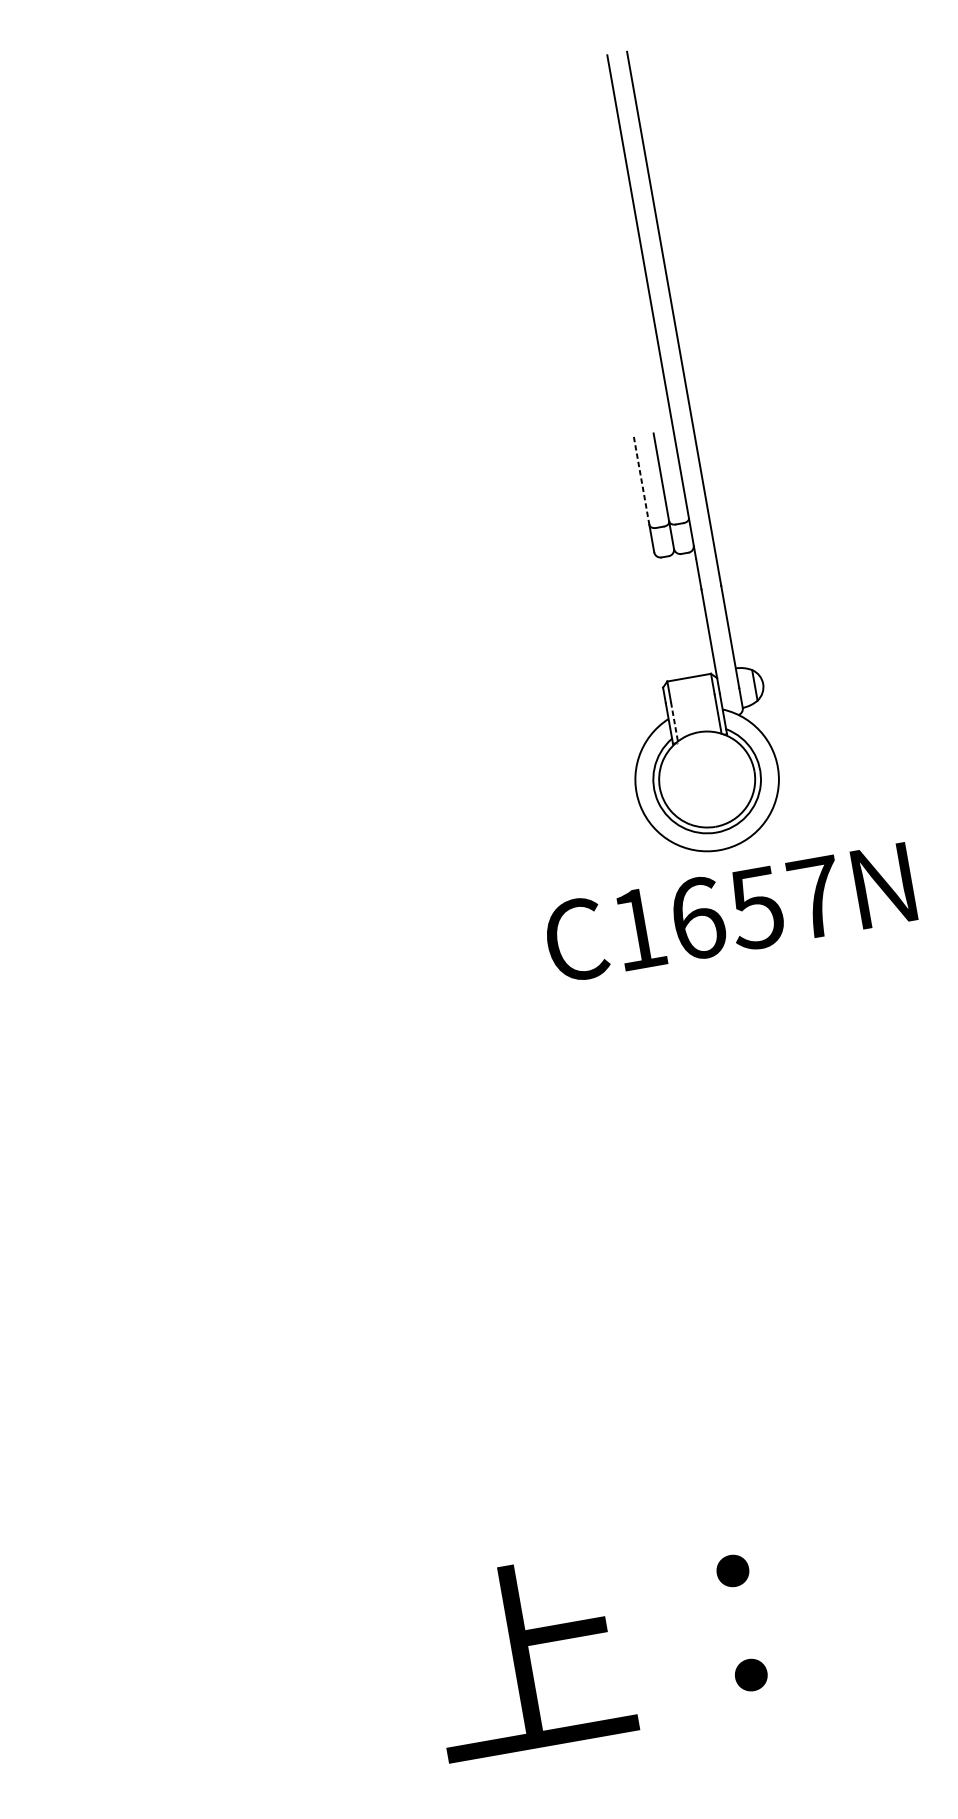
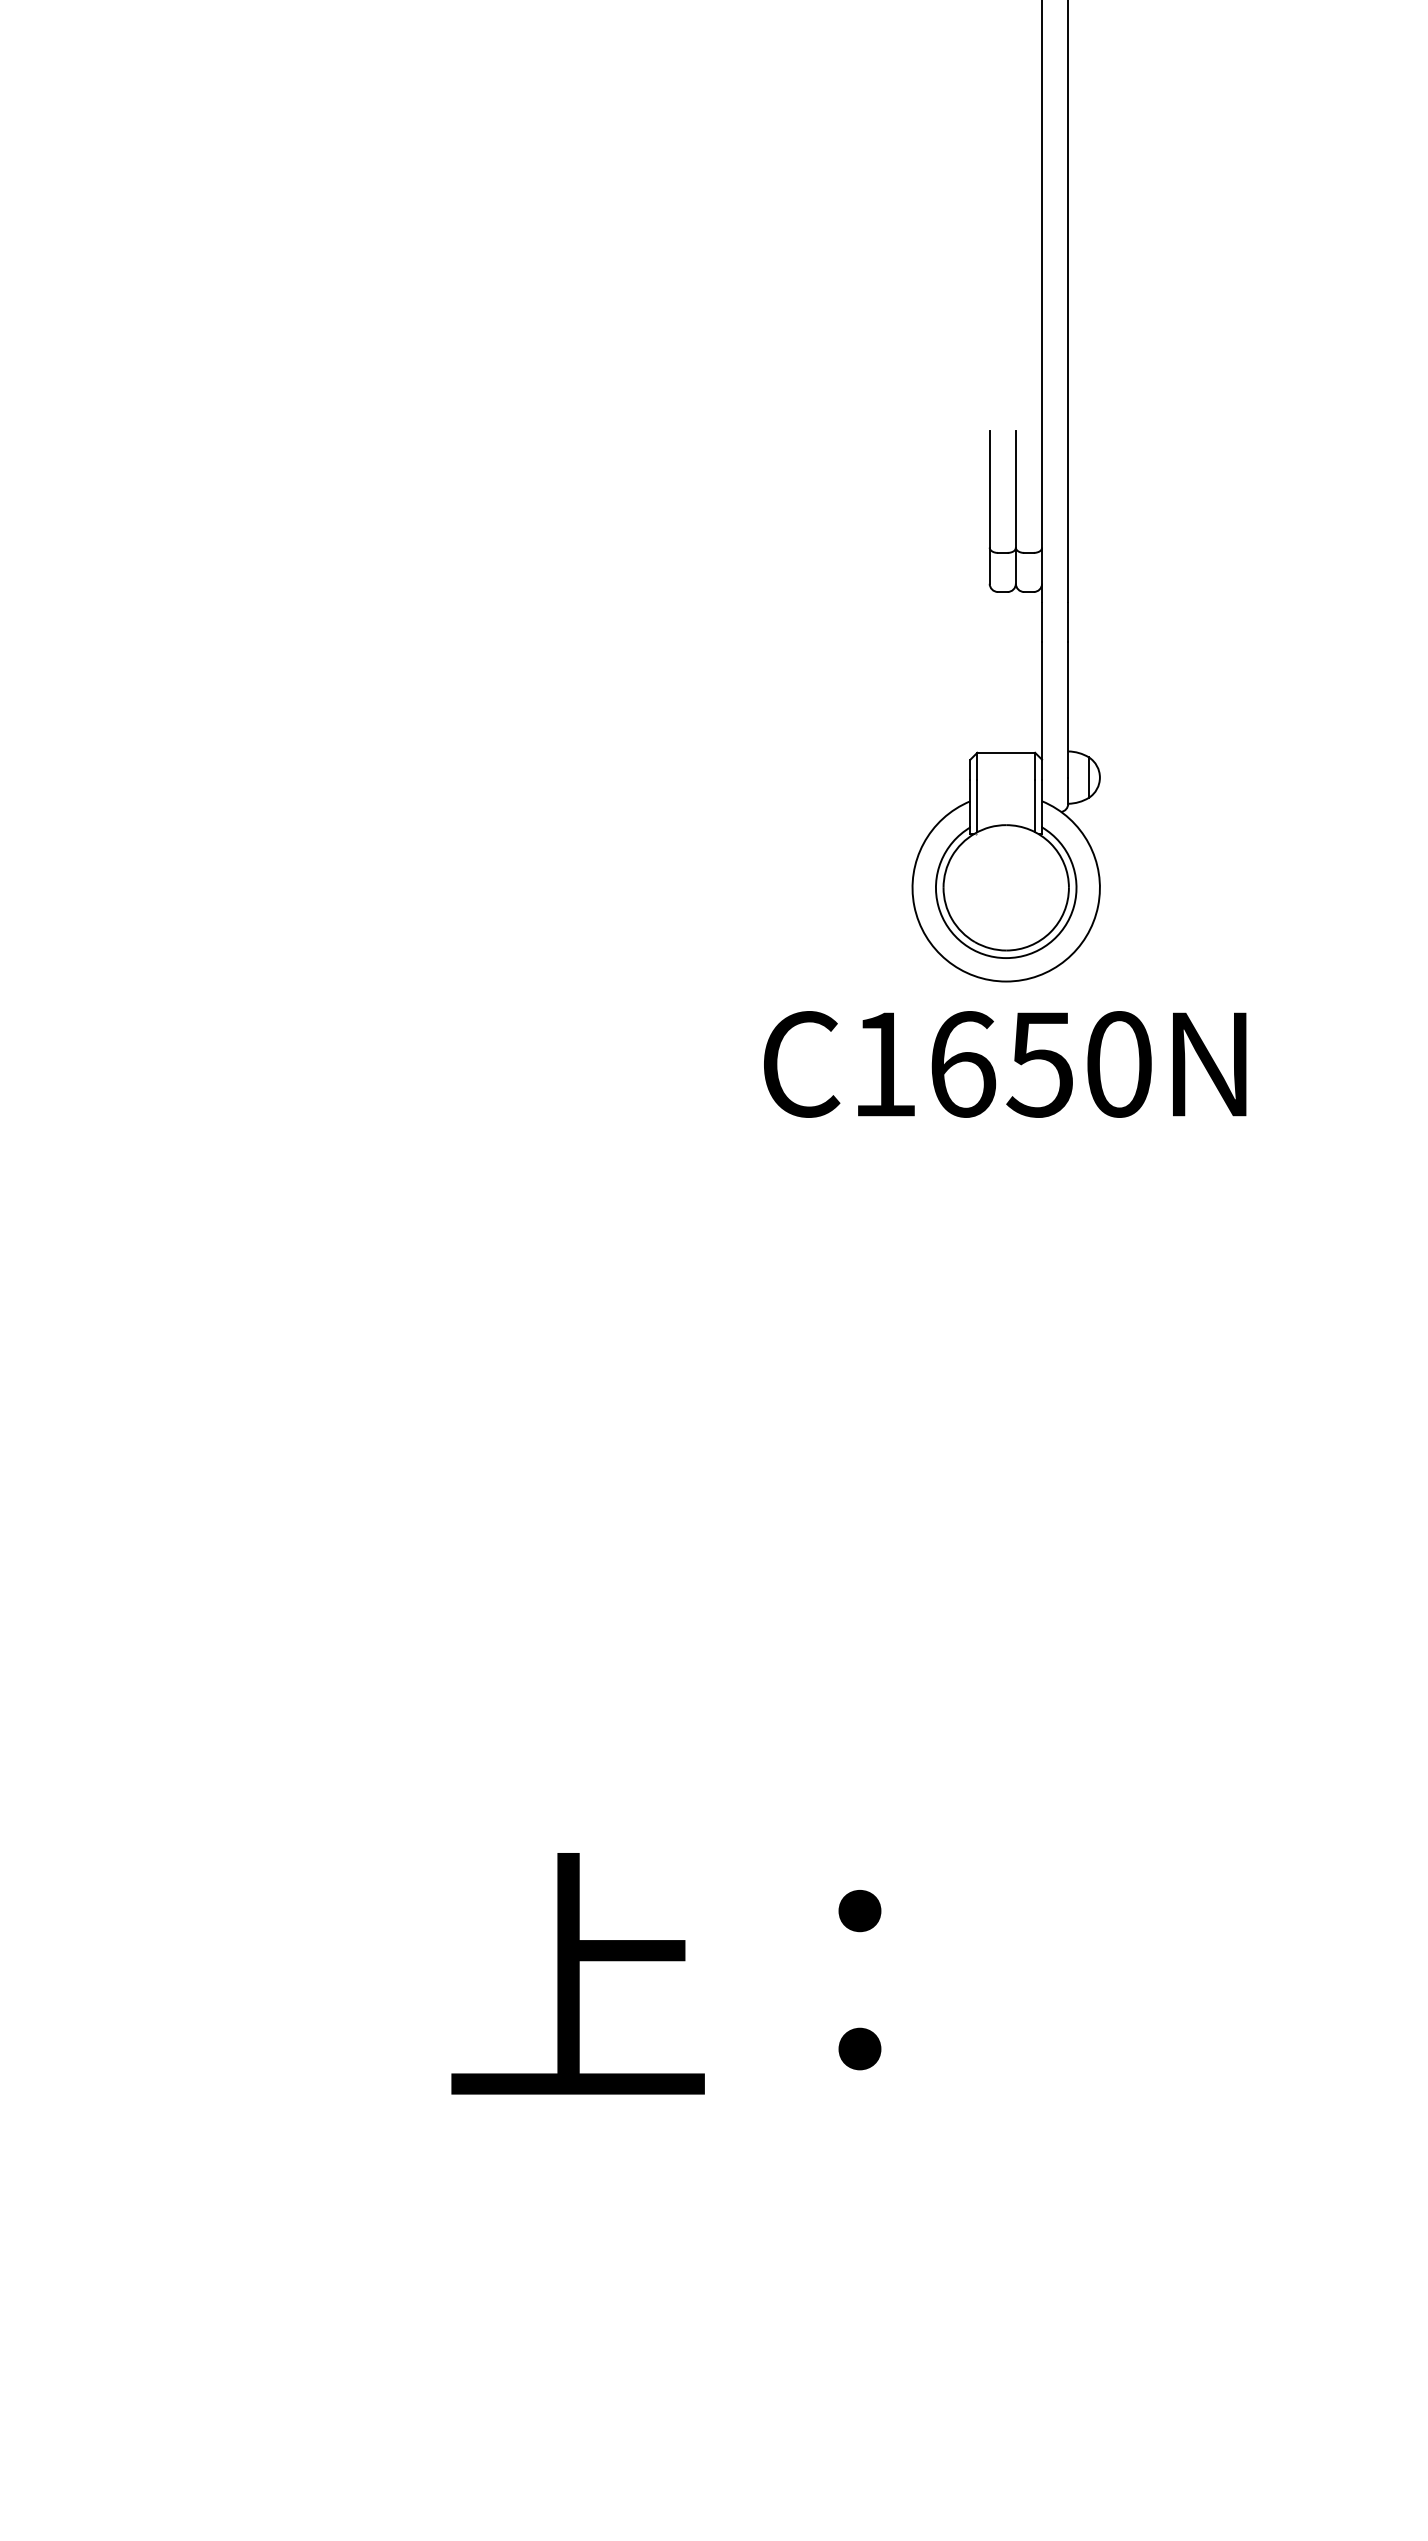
line: (641, 481) -> (989, 489), dashed -> solid
line: (674, 722) -> (977, 806), dashed -> solid
text: (816, 897) -> (1119, 1064), C1657N -> C1650N

